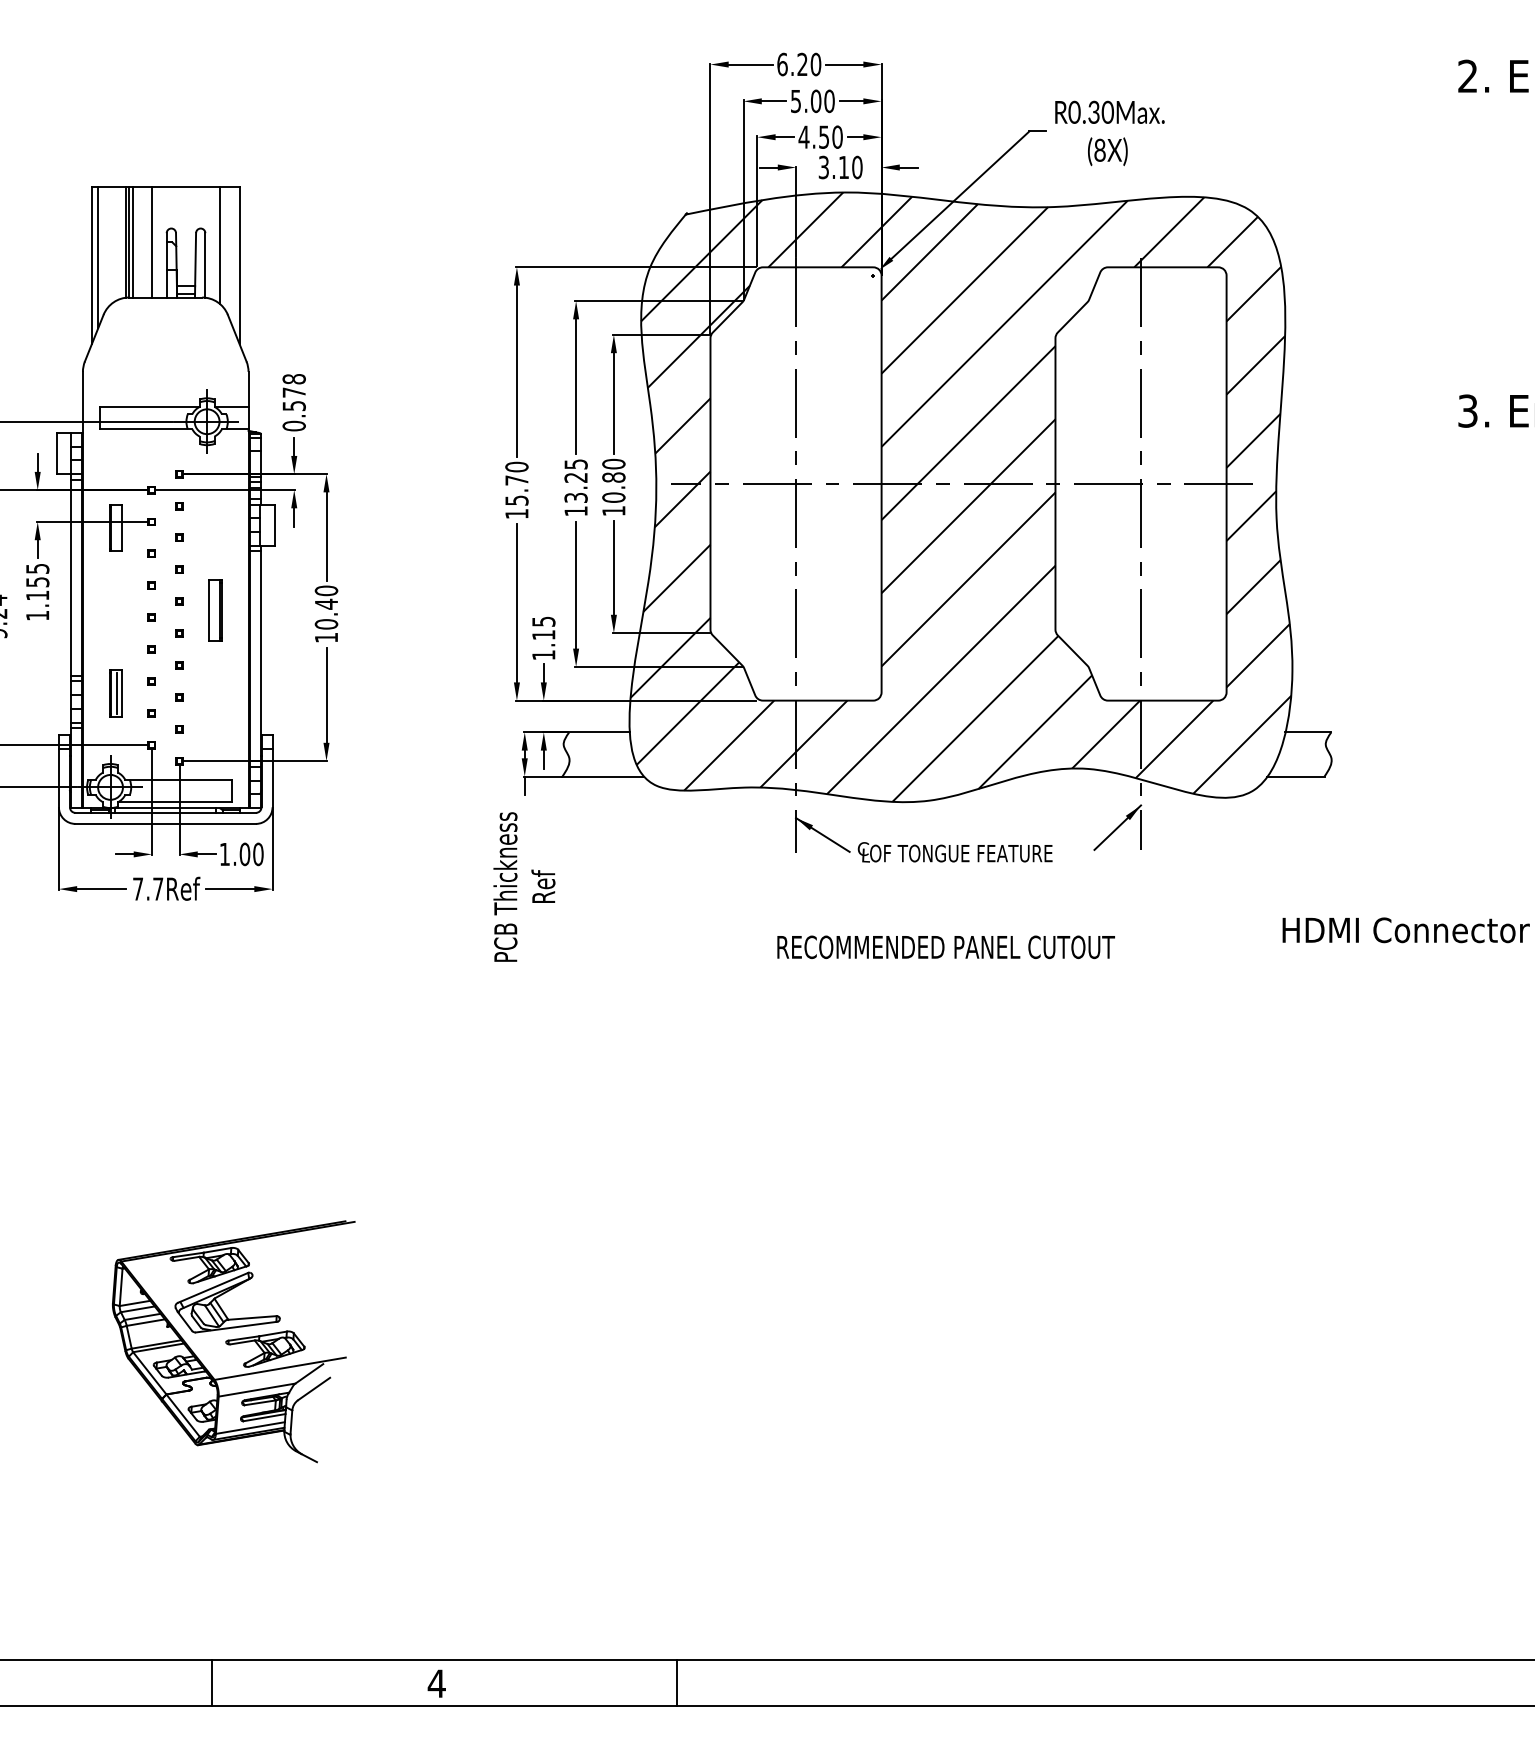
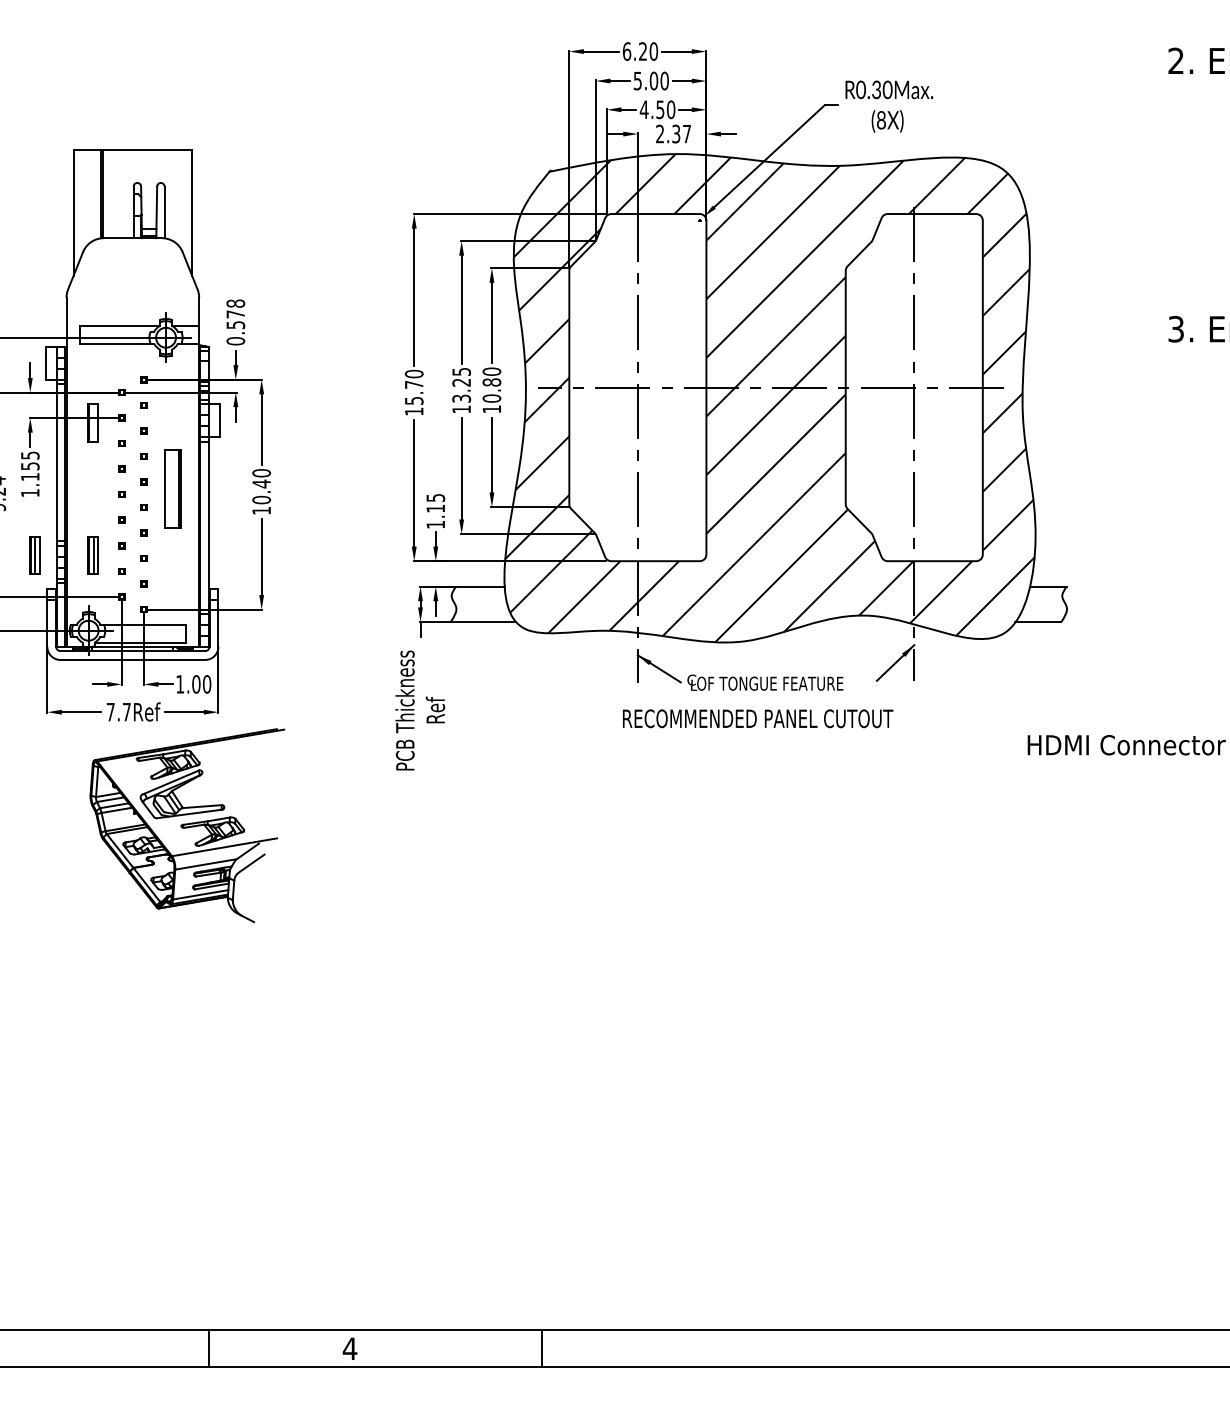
text: (840, 167) -> (673, 134), 3.10 -> 2.37
line: (133, 242) -> (107, 194), removed
line: (151, 242) -> (121, 194), removed
line: (220, 245) -> (176, 196), removed
line: (98, 257) -> (78, 206), removed
part: (215, 610) -> (172, 488), size x1.6
part: (42, 693) -> (34, 555), added
text: (945, 947) -> (757, 718), moved
part: (233, 1341) -> (187, 825), moved
line: (212, 1682) -> (208, 1347), moved

